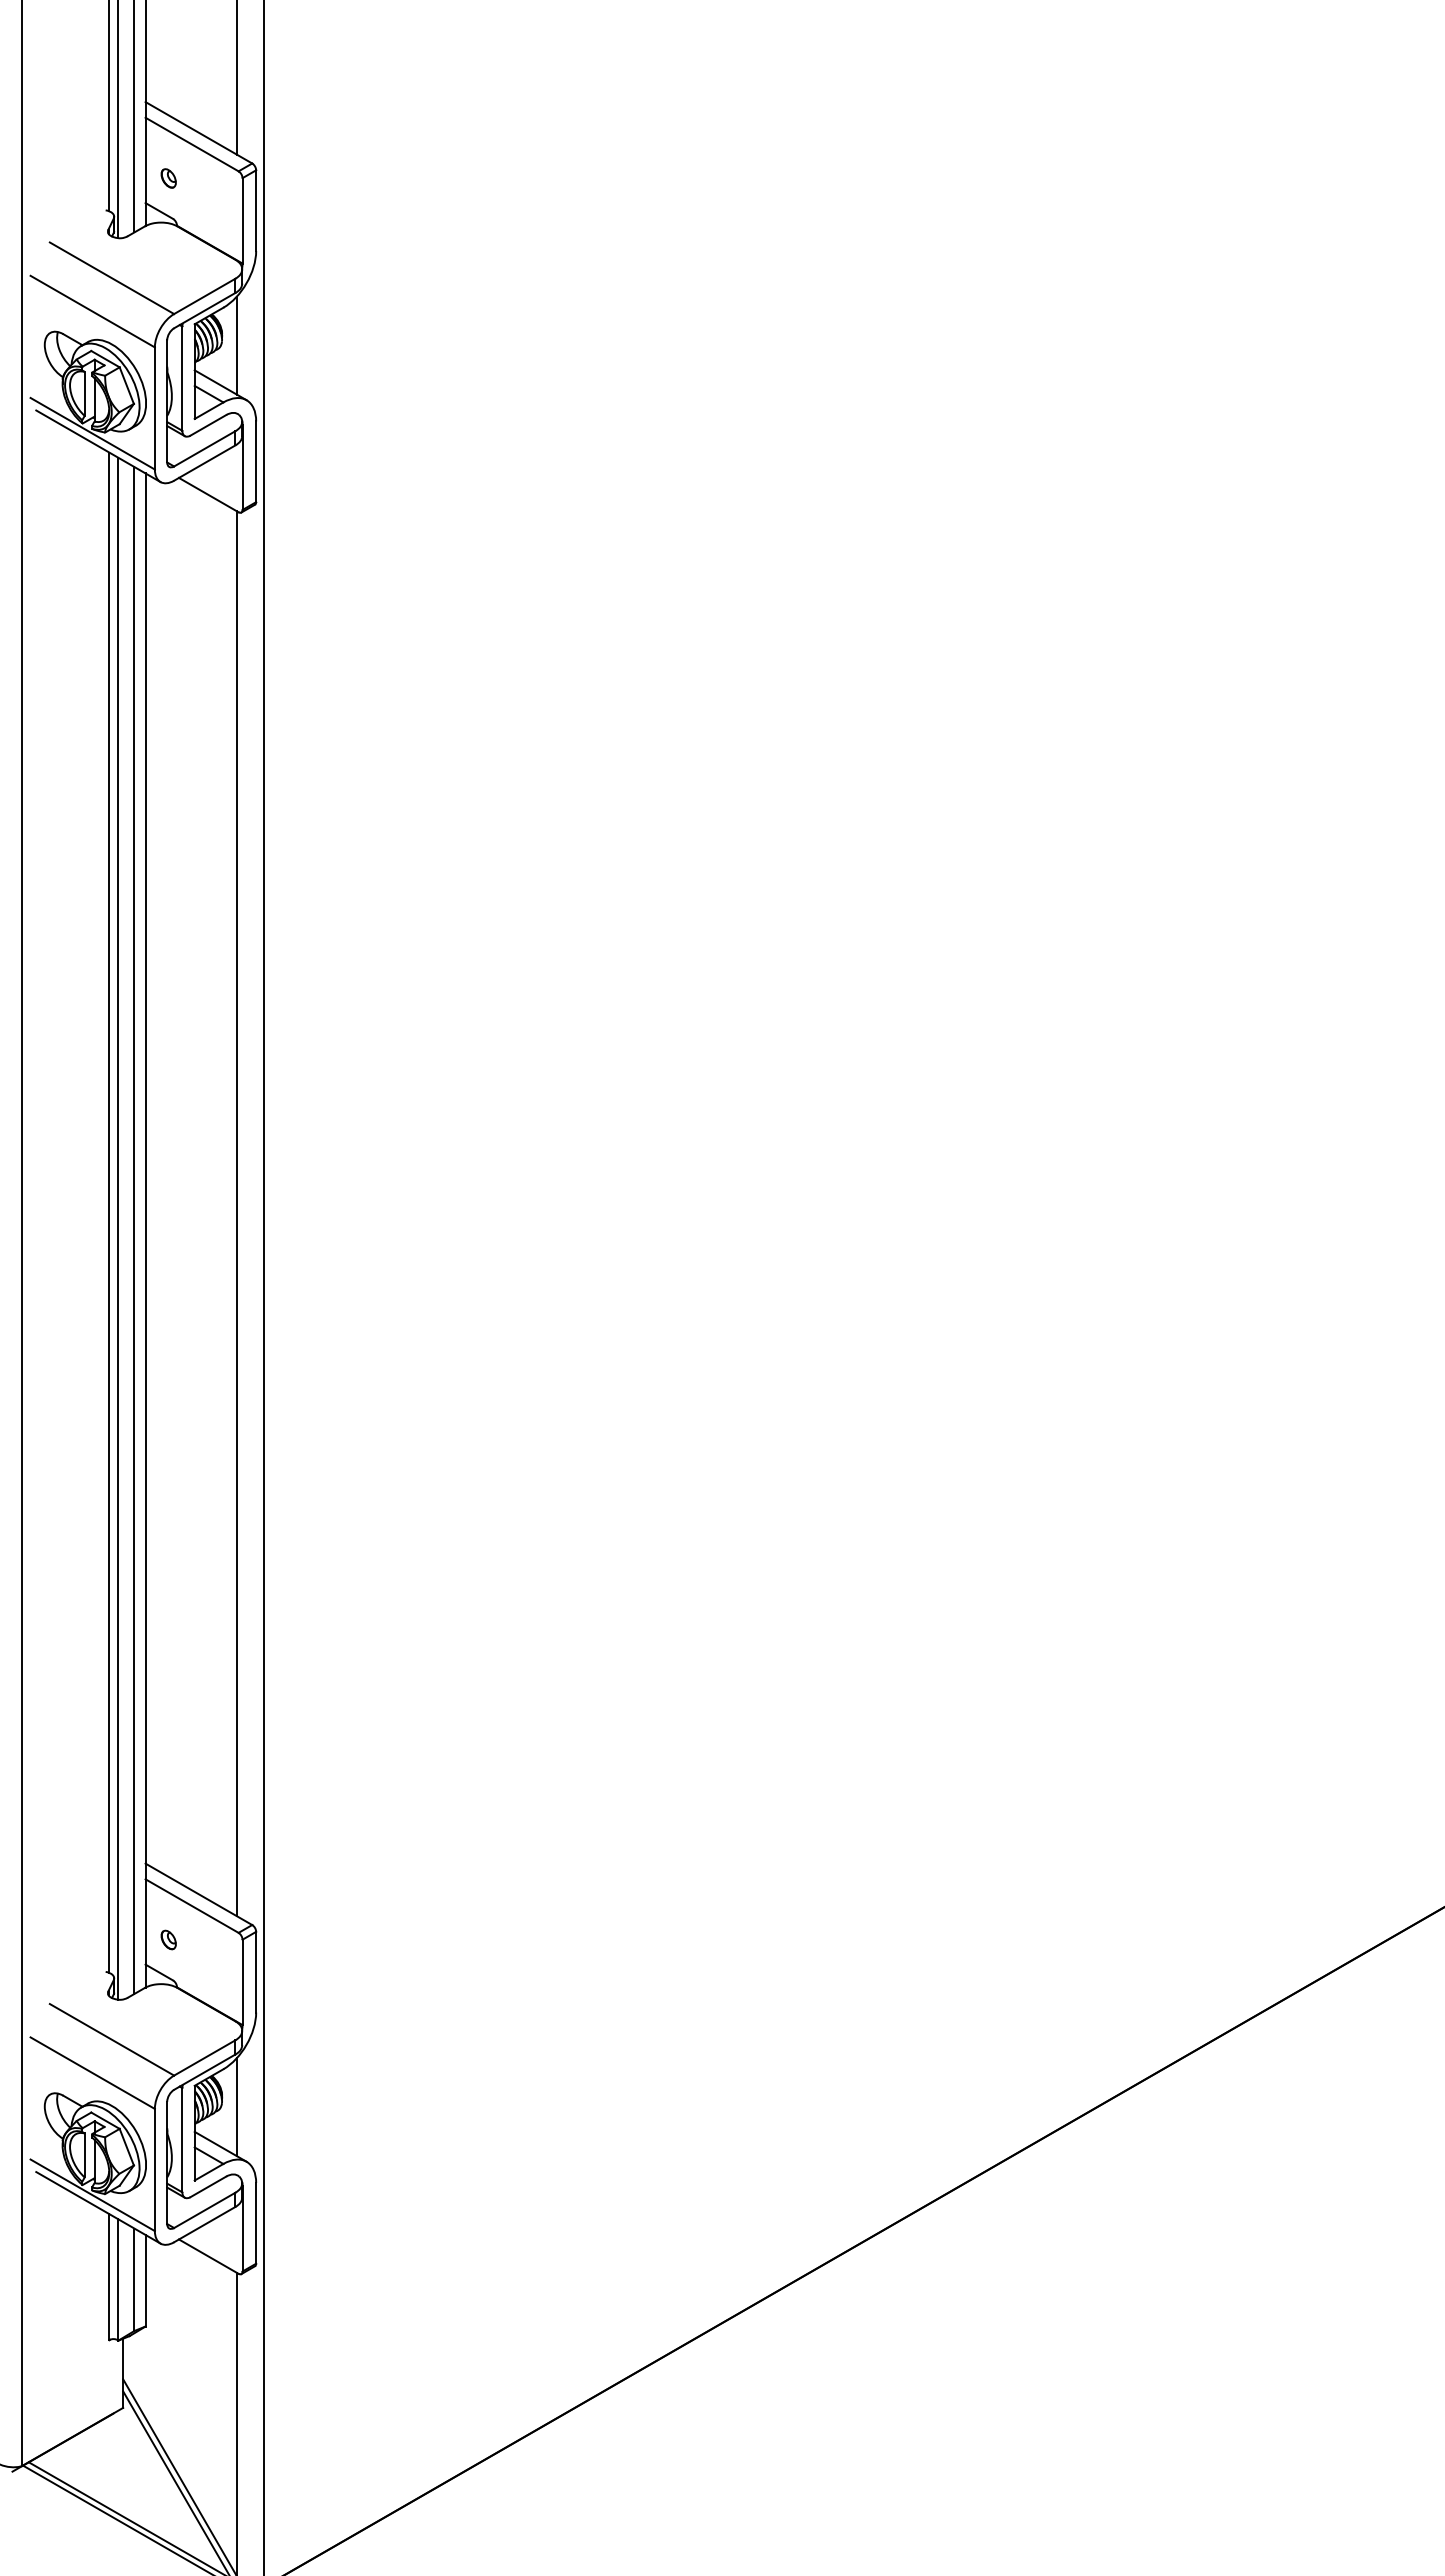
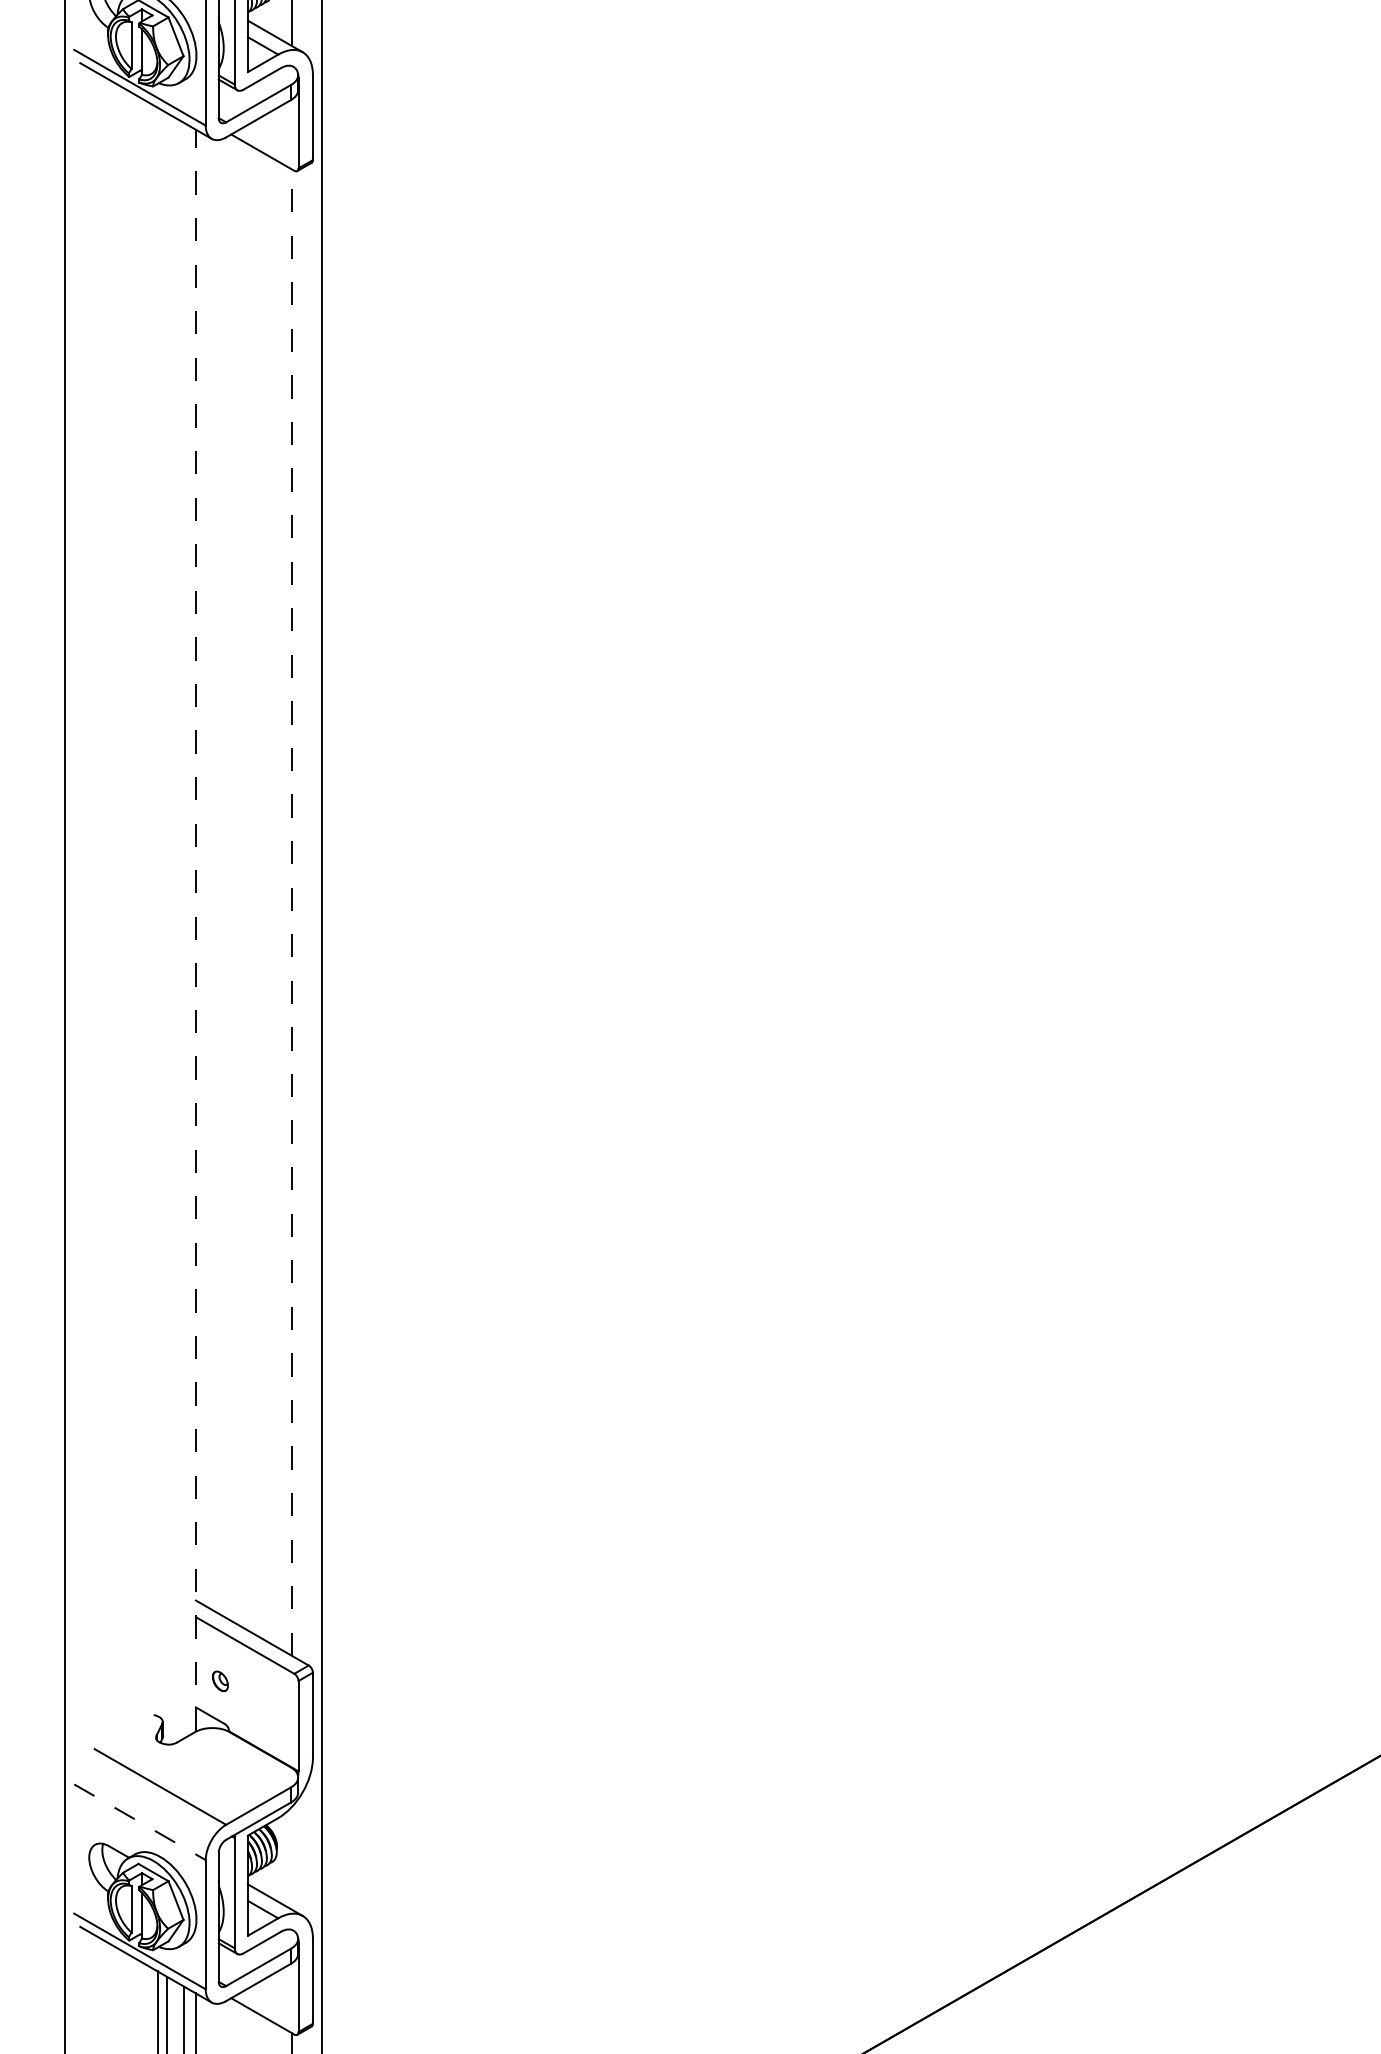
line: (109, 1212) -> (157, 911), removed
line: (236, 1213) -> (292, 912), solid -> dashed
line: (118, 1228) -> (167, 928), removed
line: (134, 1230) -> (184, 930), removed
line: (145, 1230) -> (195, 930), solid -> dashed
line: (92, 2073) -> (139, 1822), solid -> dashed
line: (236, 2107) -> (292, 1858), removed

